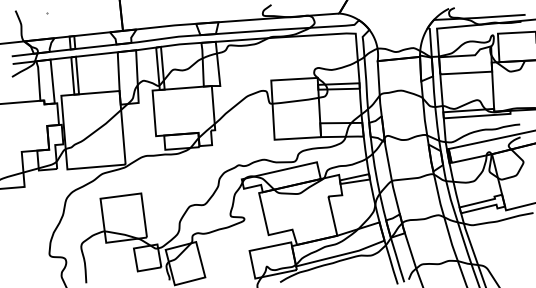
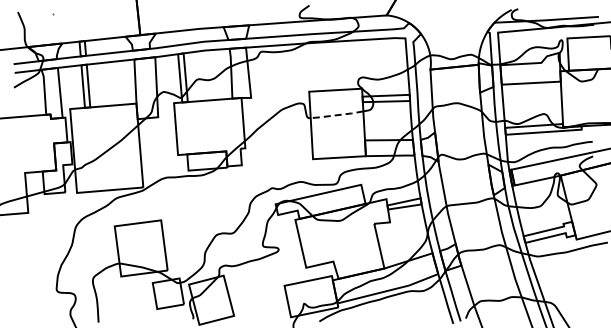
line: (295, 101) -> (336, 115), solid -> dashed

